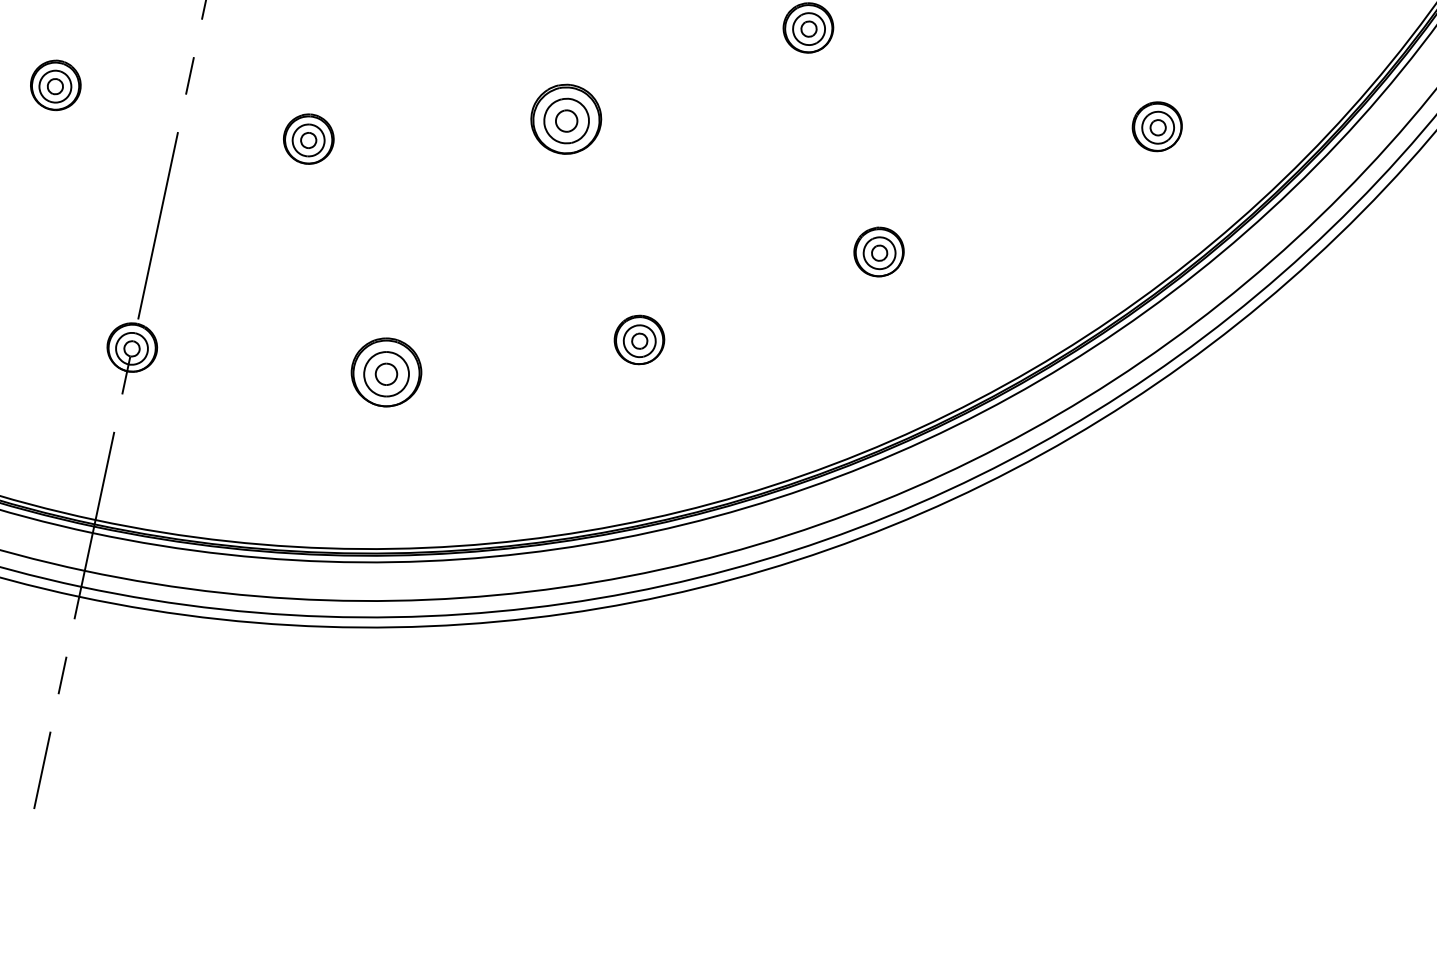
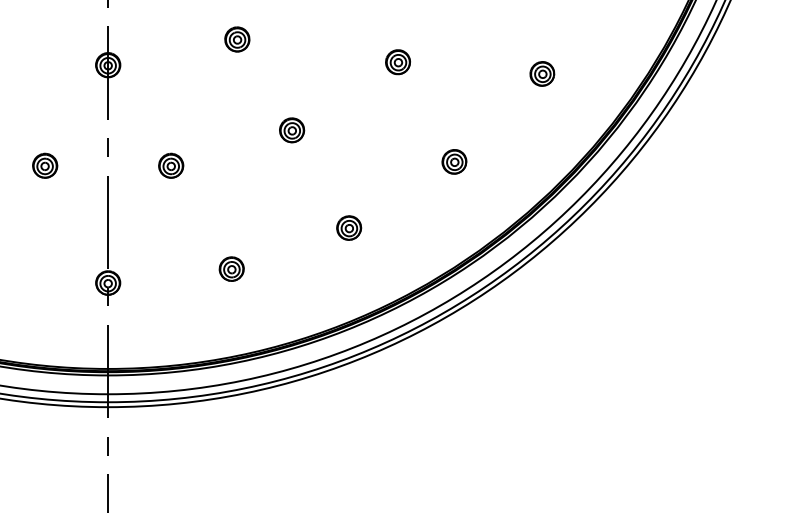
part: (567, 120) -> (292, 130), size x0.71
part: (1157, 125) -> (542, 73), moved
part: (386, 371) -> (231, 268), size x0.71

